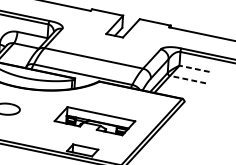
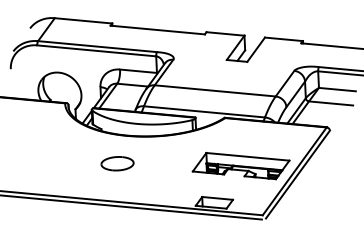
line: (194, 68) -> (337, 89), dashed -> solid
line: (187, 79) -> (330, 103), dashed -> solid
part: (94, 120) -> (240, 165), moved

